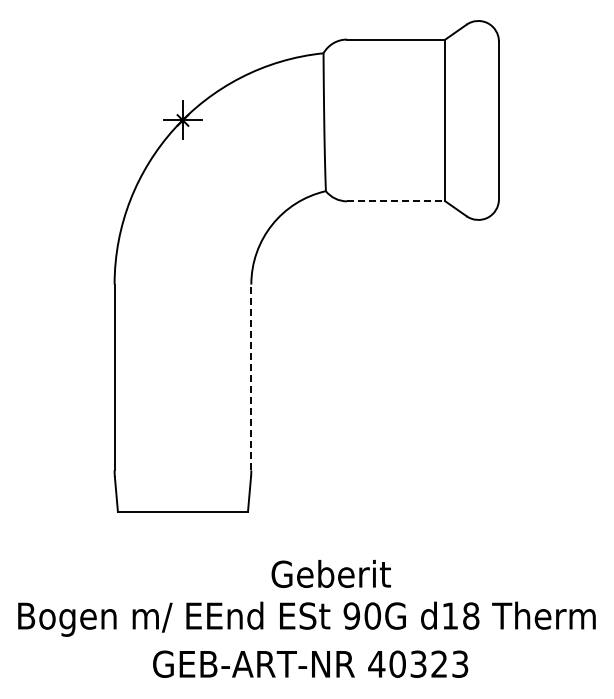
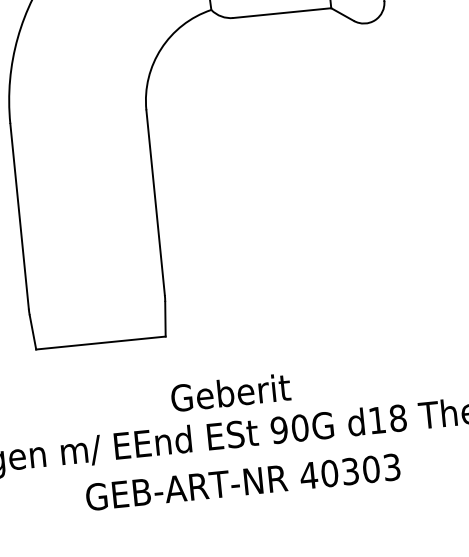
line: (396, 201) -> (282, 13), dashed -> solid
line: (251, 377) -> (155, 202), dashed -> solid
text: (330, 573) -> (230, 392), moved
text: (439, 663) -> (371, 468), 40323 -> 40303

